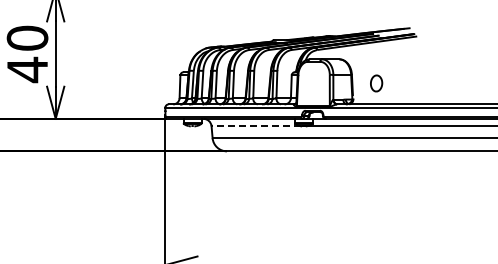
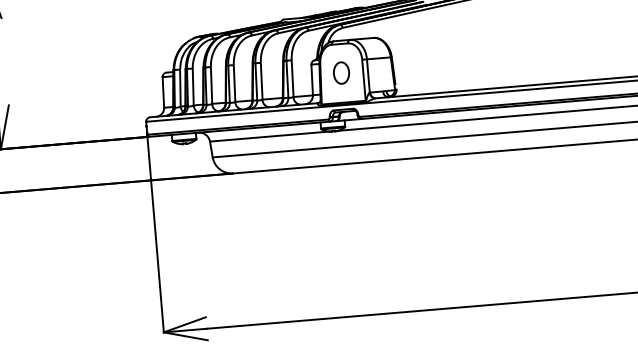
part: (376, 83) -> (341, 73), moved
line: (256, 126) -> (270, 136), dashed -> solid

